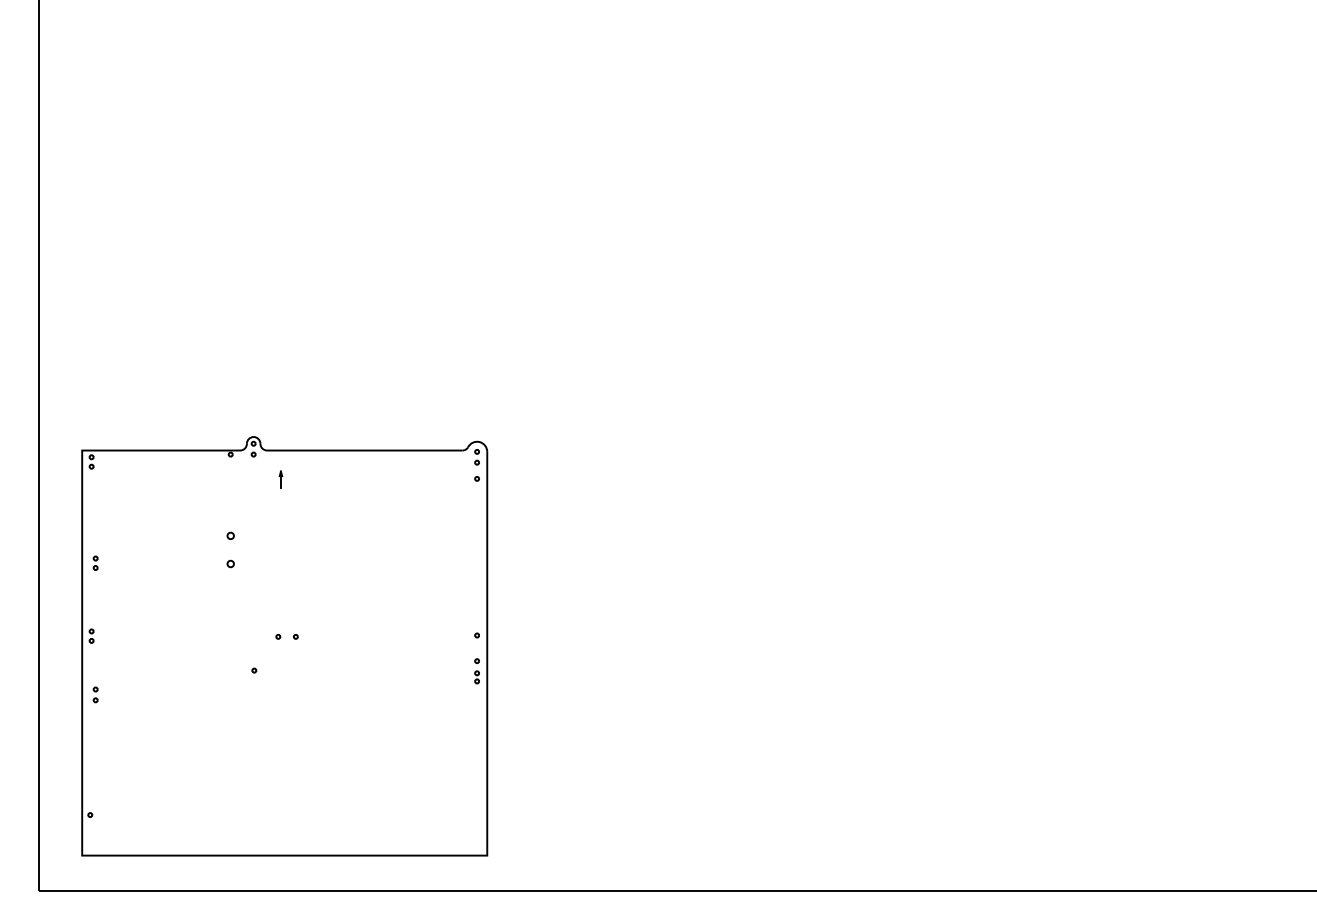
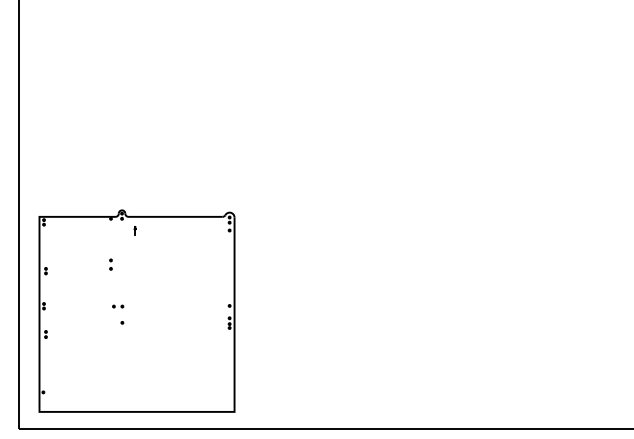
part: (229, 549) -> (110, 264), size x0.62
part: (287, 636) -> (118, 306), moved

